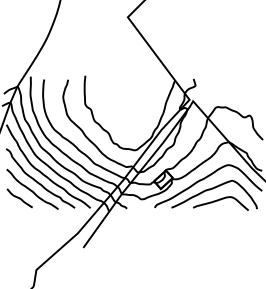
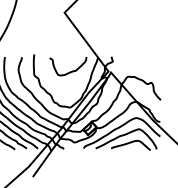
curve: (136, 99) -> (70, 71), added

